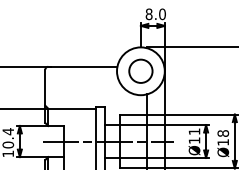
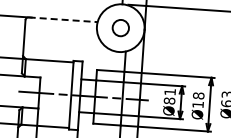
line: (82, 66) -> (62, 19), solid -> dashed
circle: (140, 70) -> (120, 27), size x0.7
text: (194, 140) -> (169, 100), Ø11 -> Ø81

